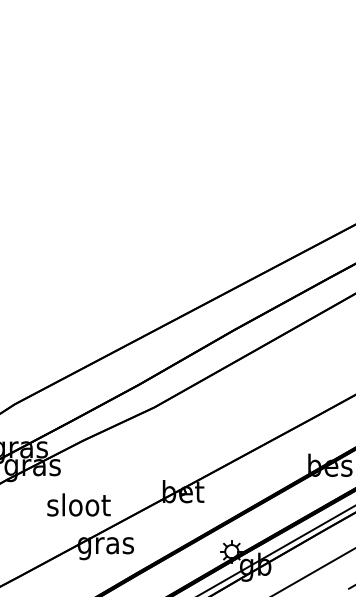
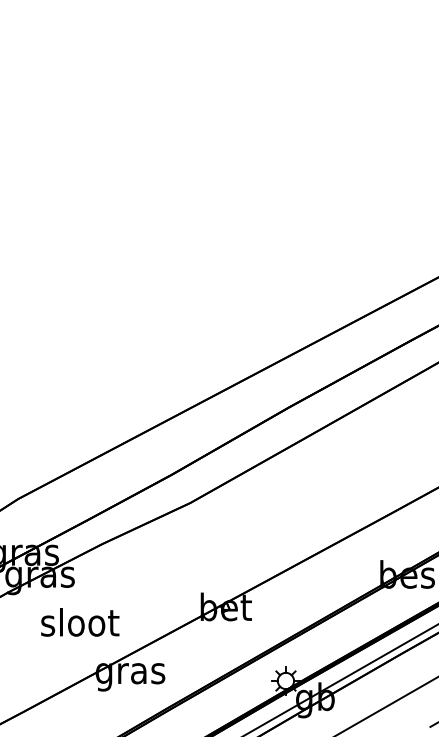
text: (79, 505) -> (80, 622), moved

